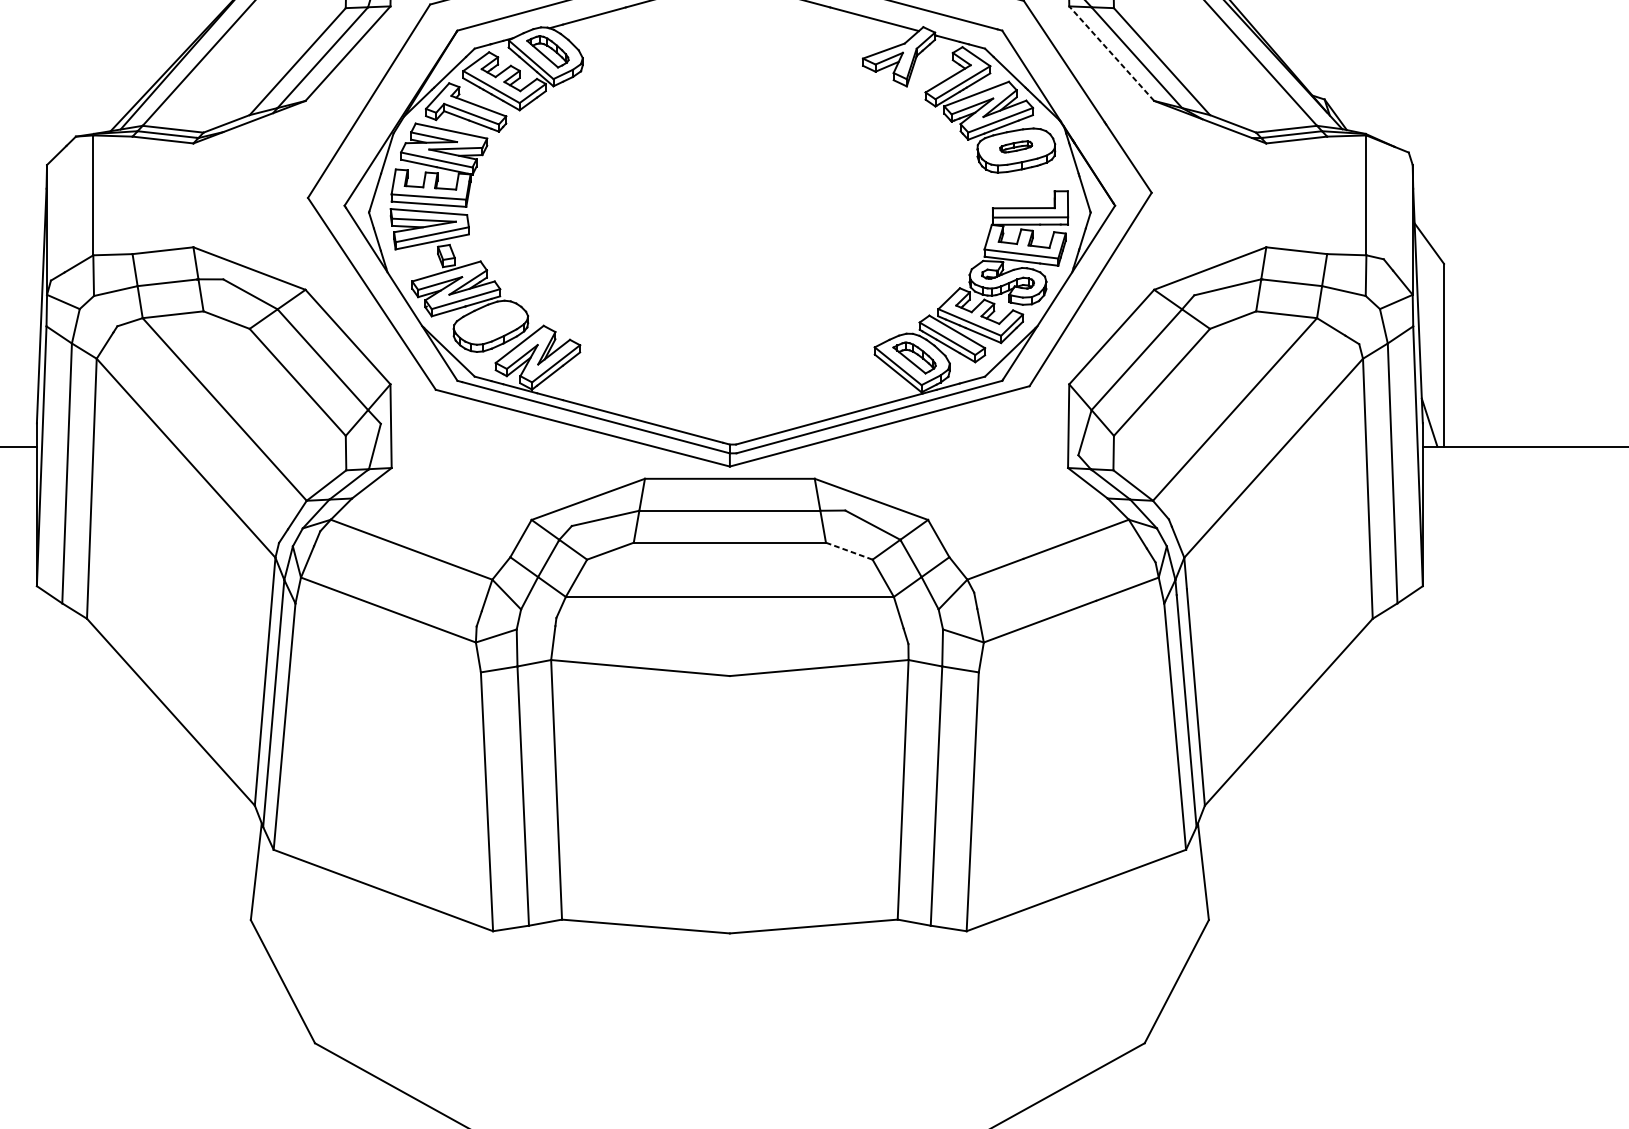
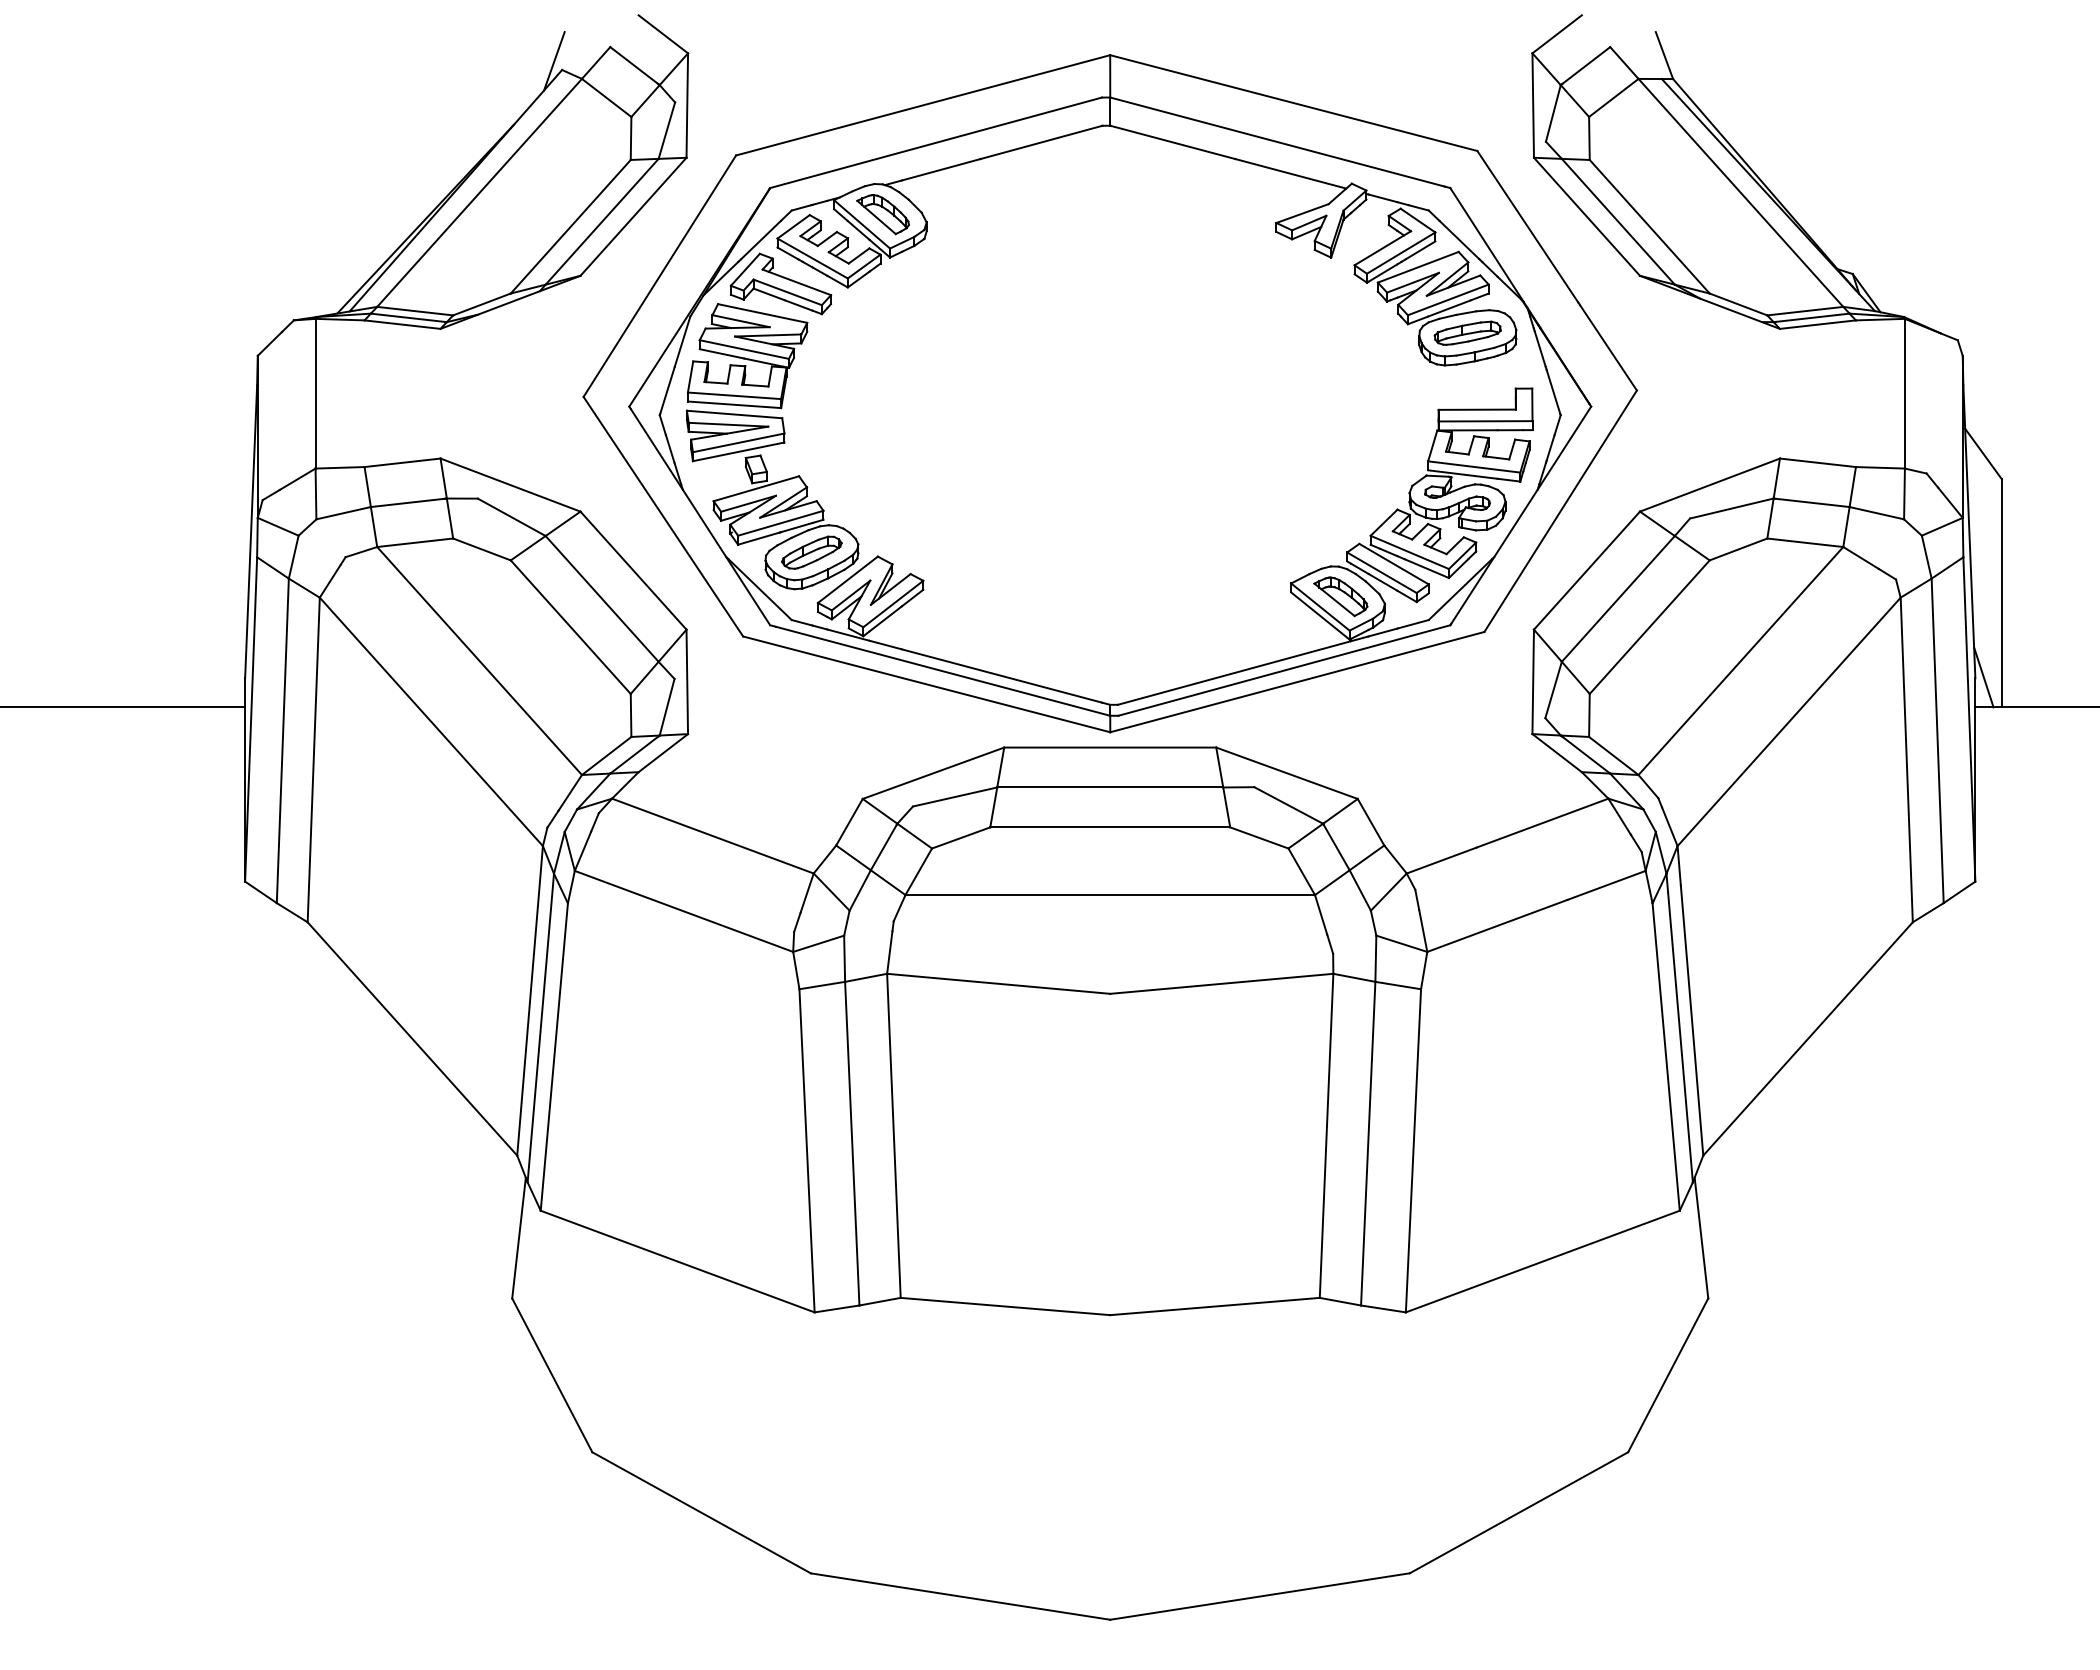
line: (1111, 53) -> (1586, 216), dashed -> solid
part: (1016, 146) -> (1467, 332), size x1.67
part: (490, 322) -> (811, 552), added
line: (849, 550) -> (1259, 837), dashed -> solid

